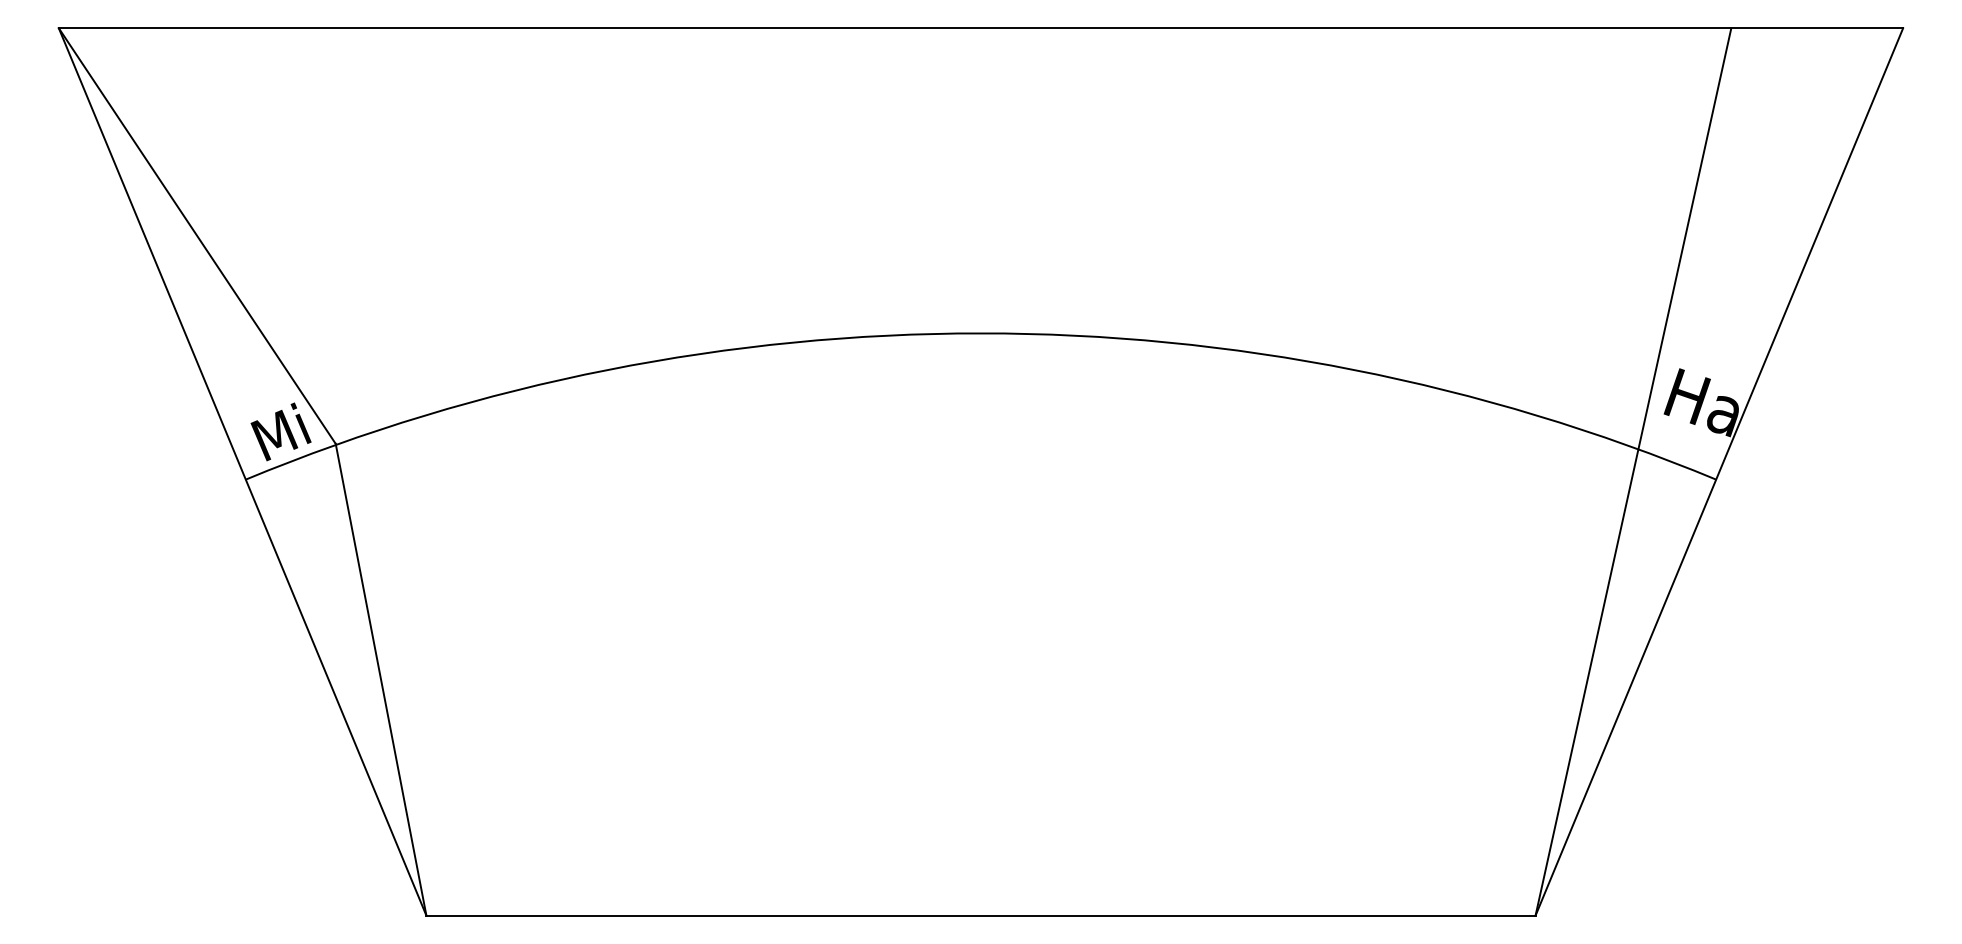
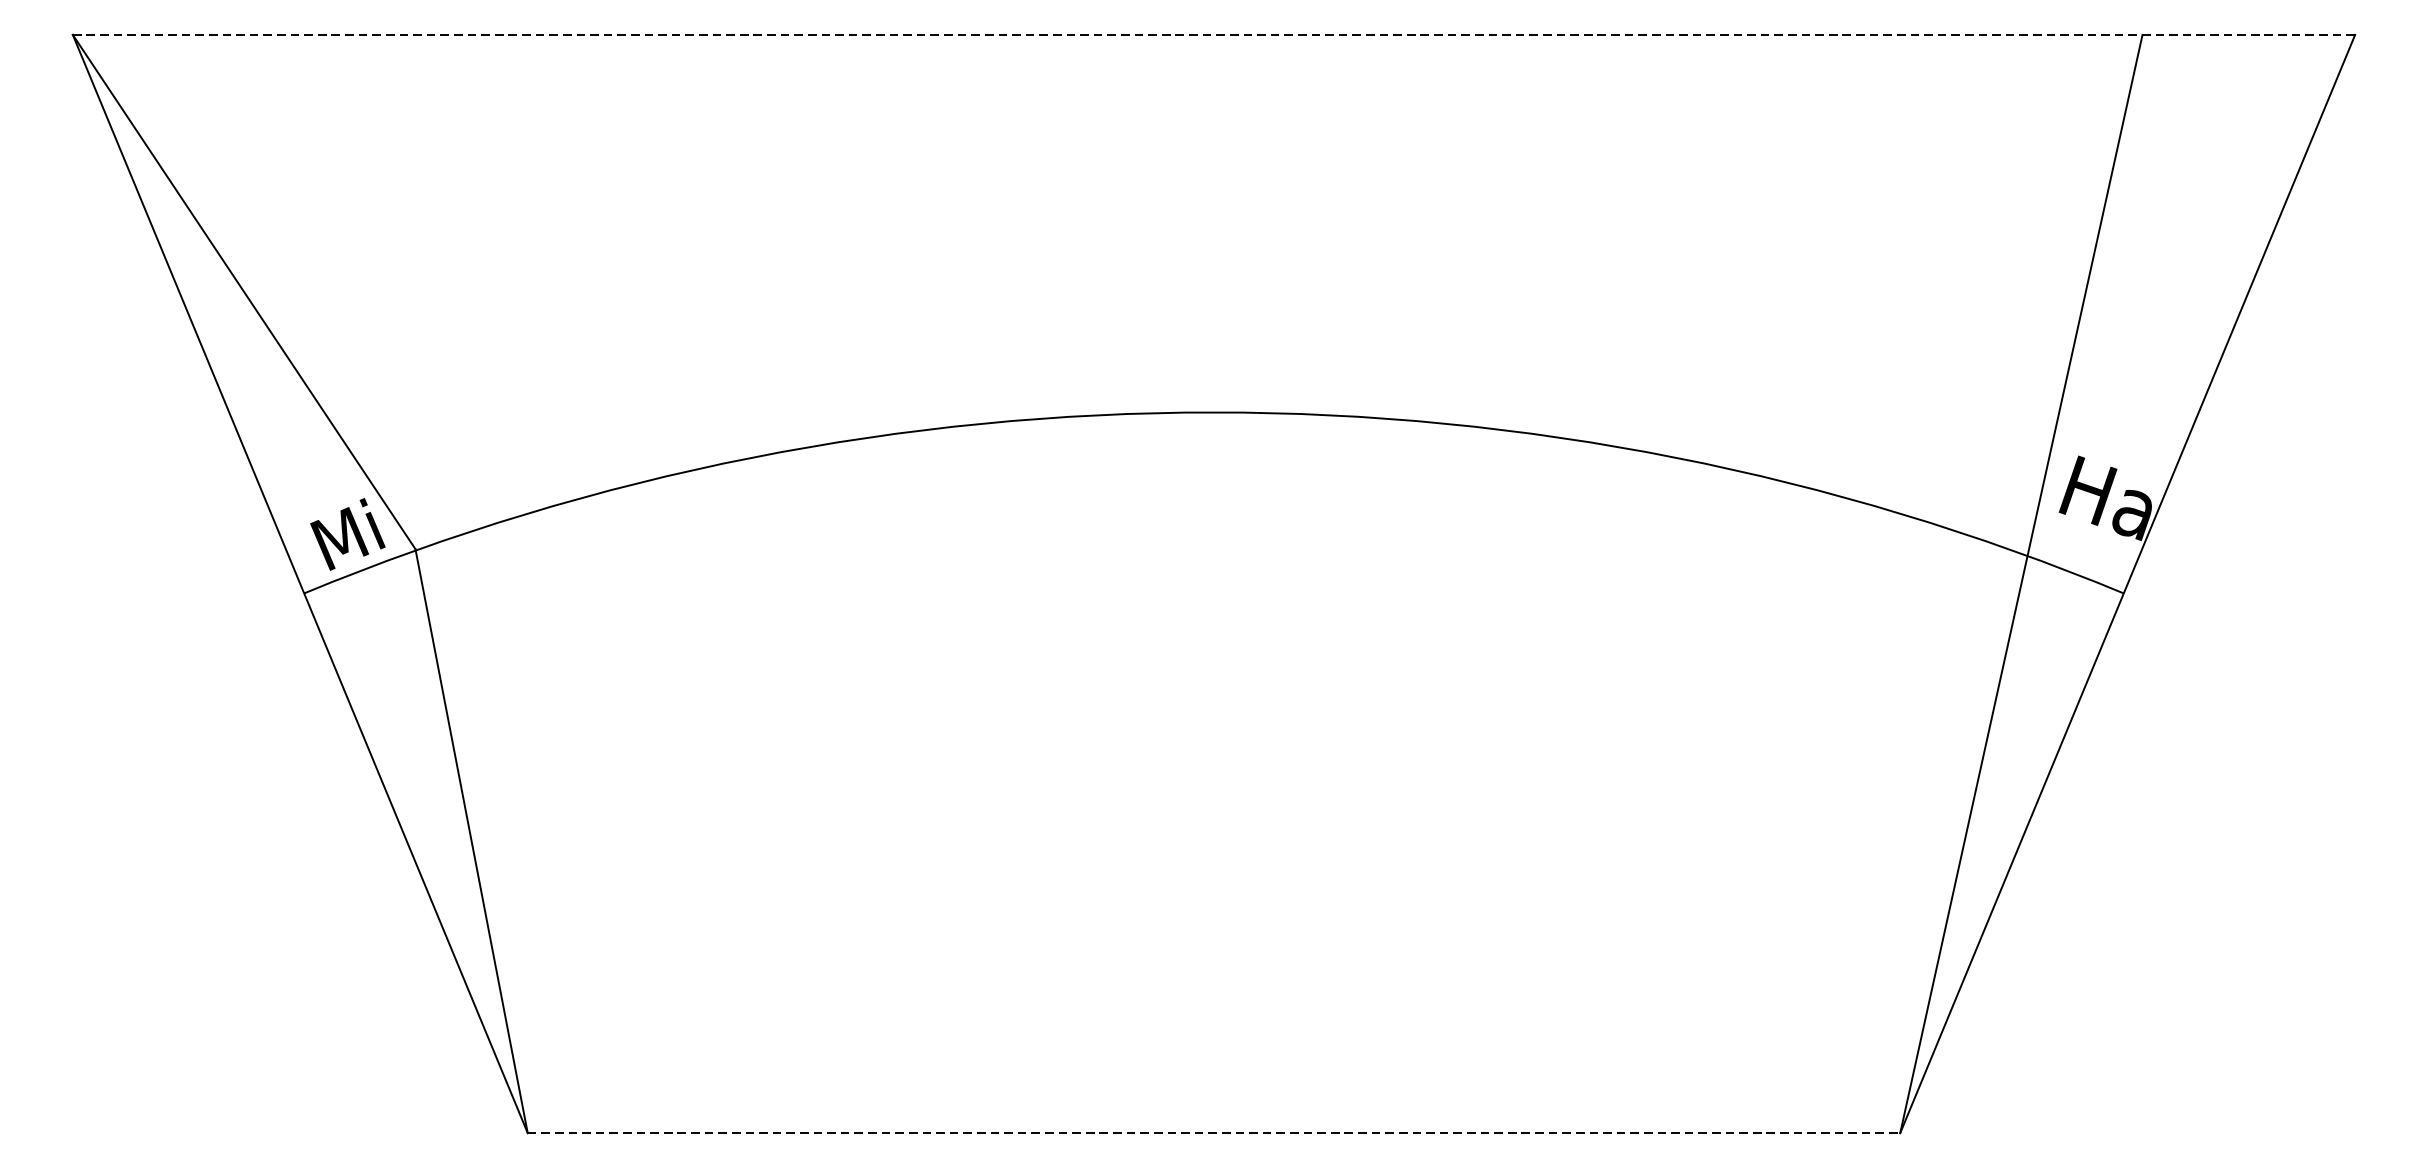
line: (981, 28) -> (1214, 35), solid -> dashed
line: (981, 915) -> (1214, 1132), solid -> dashed

